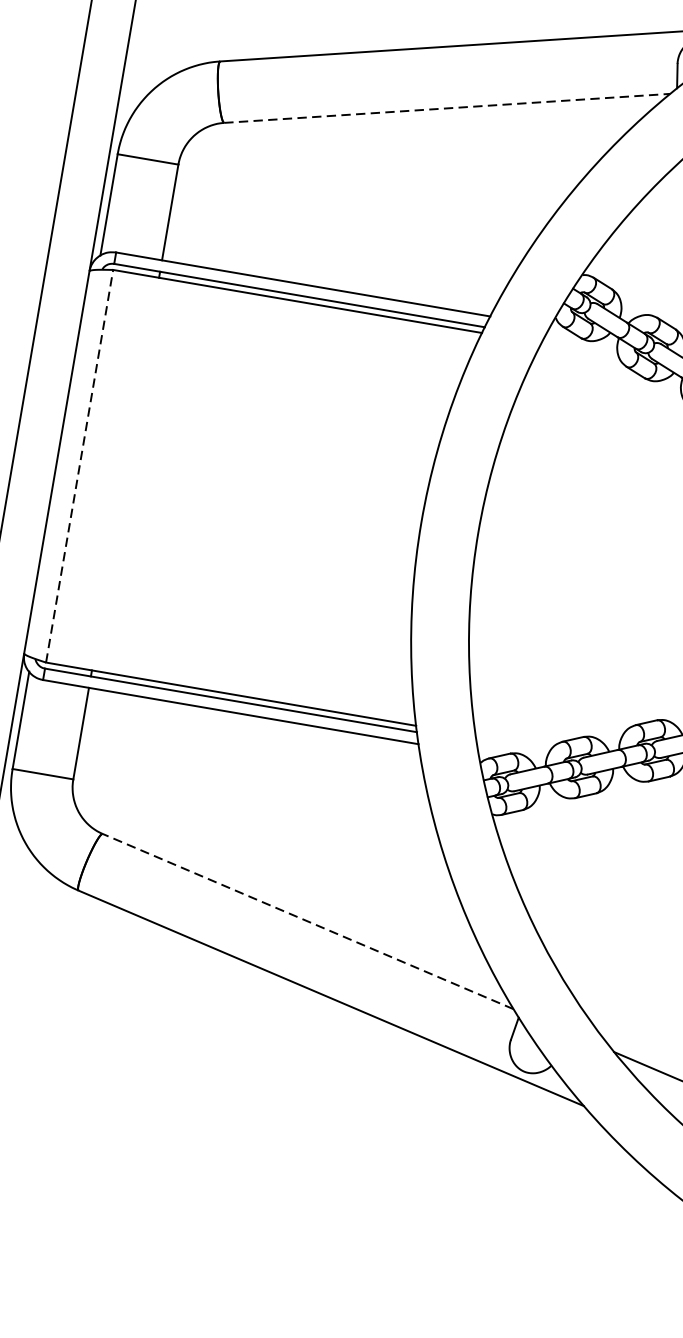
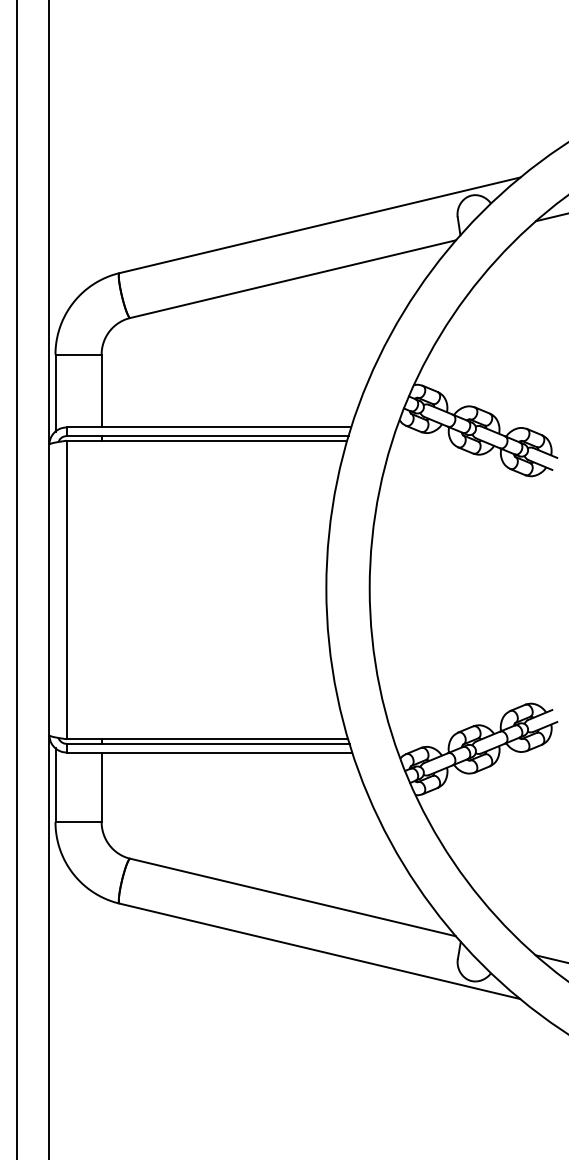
line: (447, 108) -> (293, 279), dashed -> solid
line: (79, 465) -> (66, 589), dashed -> solid
line: (307, 921) -> (292, 897), dashed -> solid

